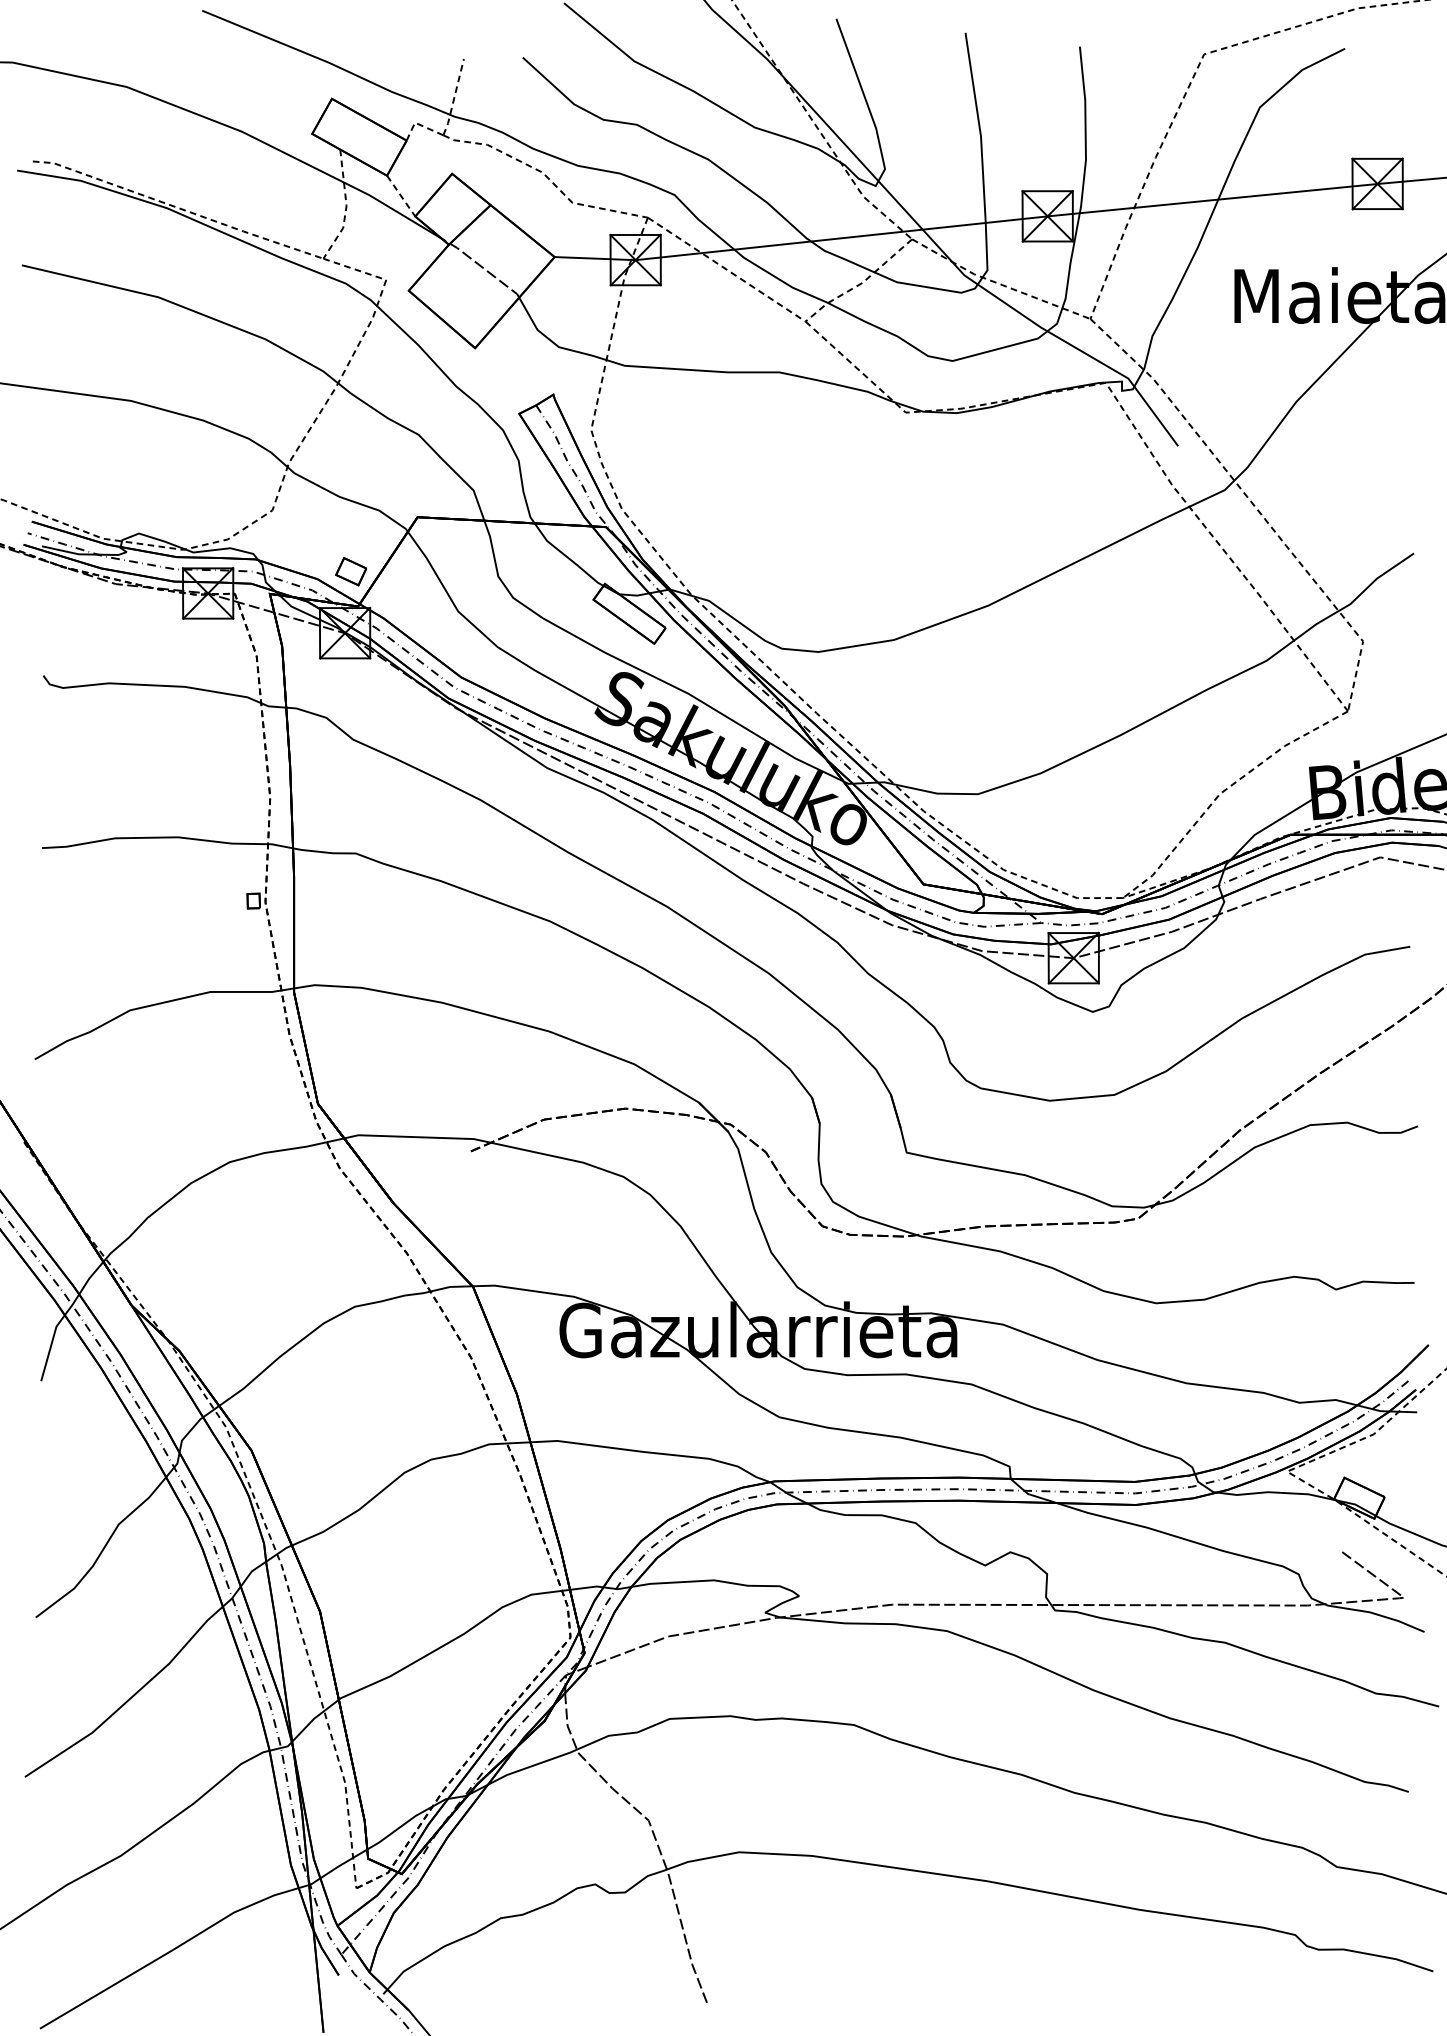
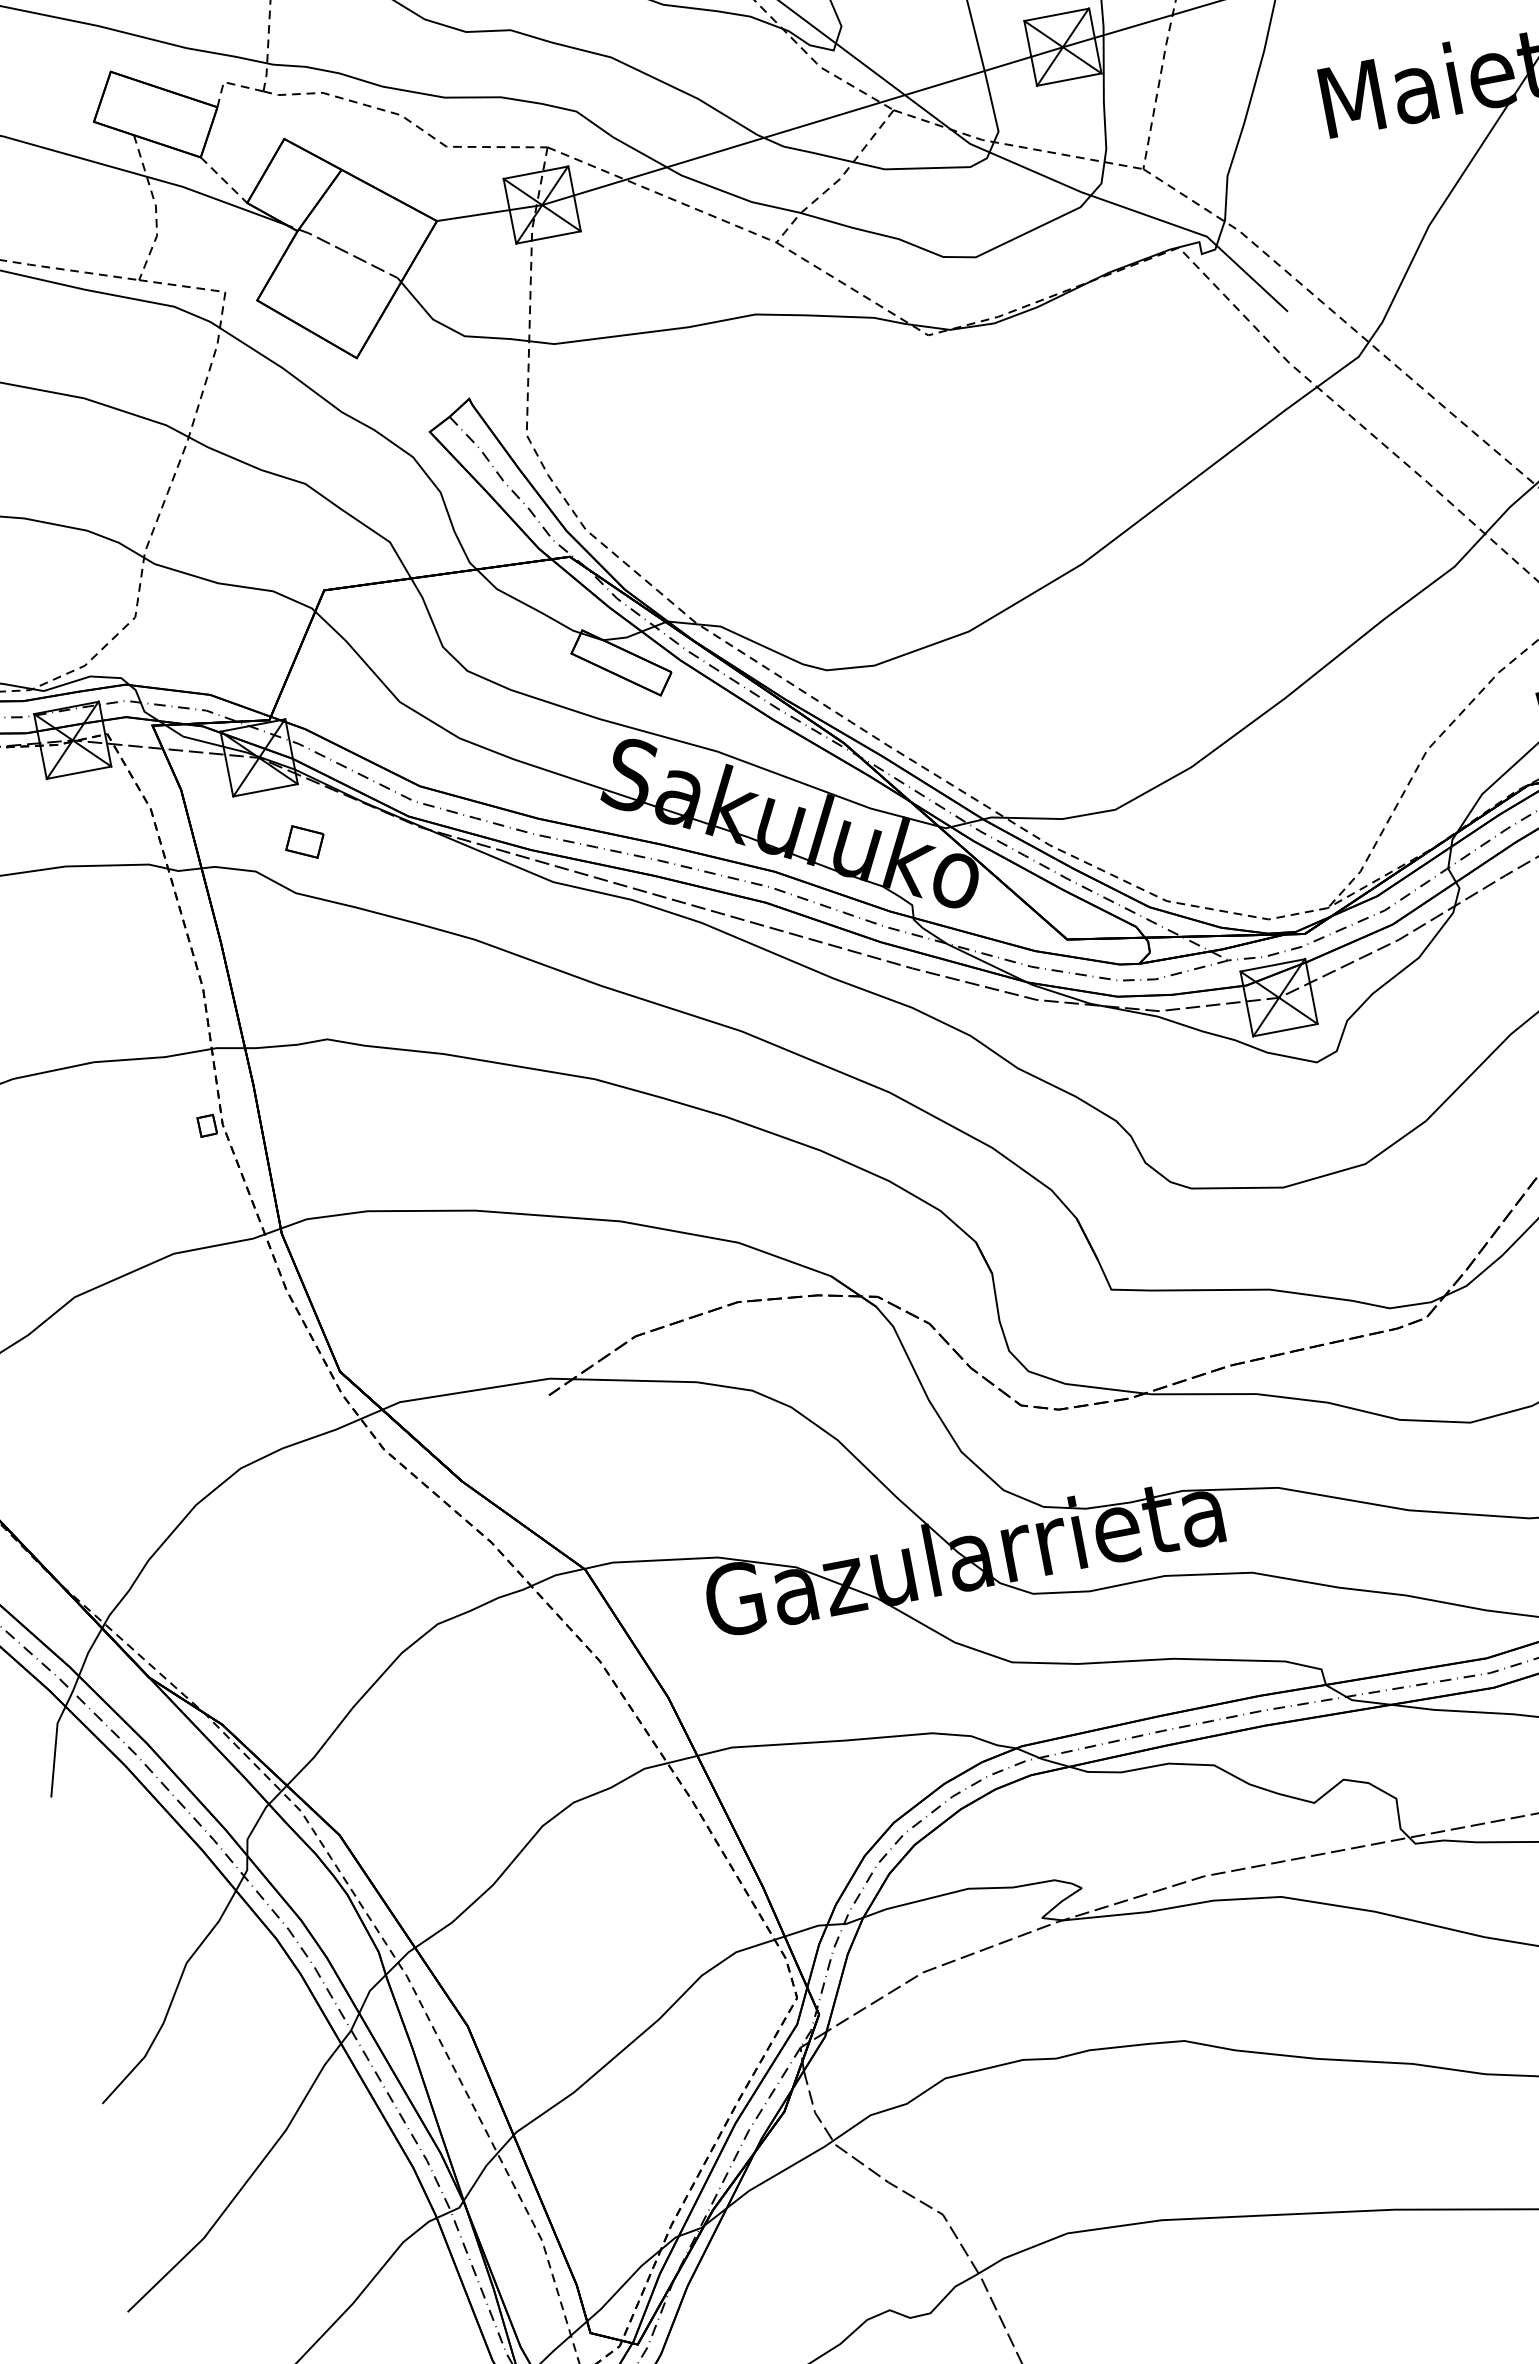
part: (350, 571) -> (303, 841), moved

